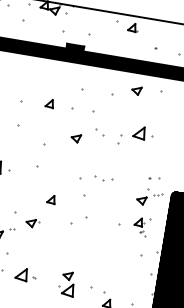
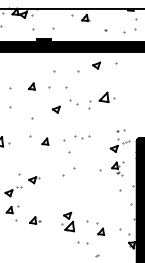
part: (51, 199) -> (45, 141), moved
part: (24, 274) -> (34, 220), size x0.7

